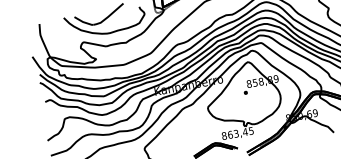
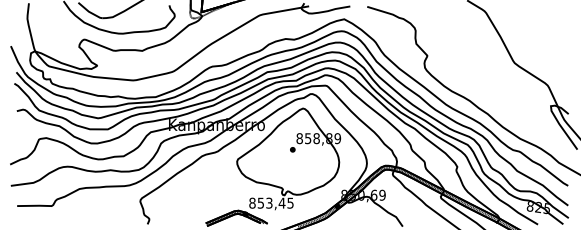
text: (229, 134) -> (260, 202), 863,45 -> 853,45

